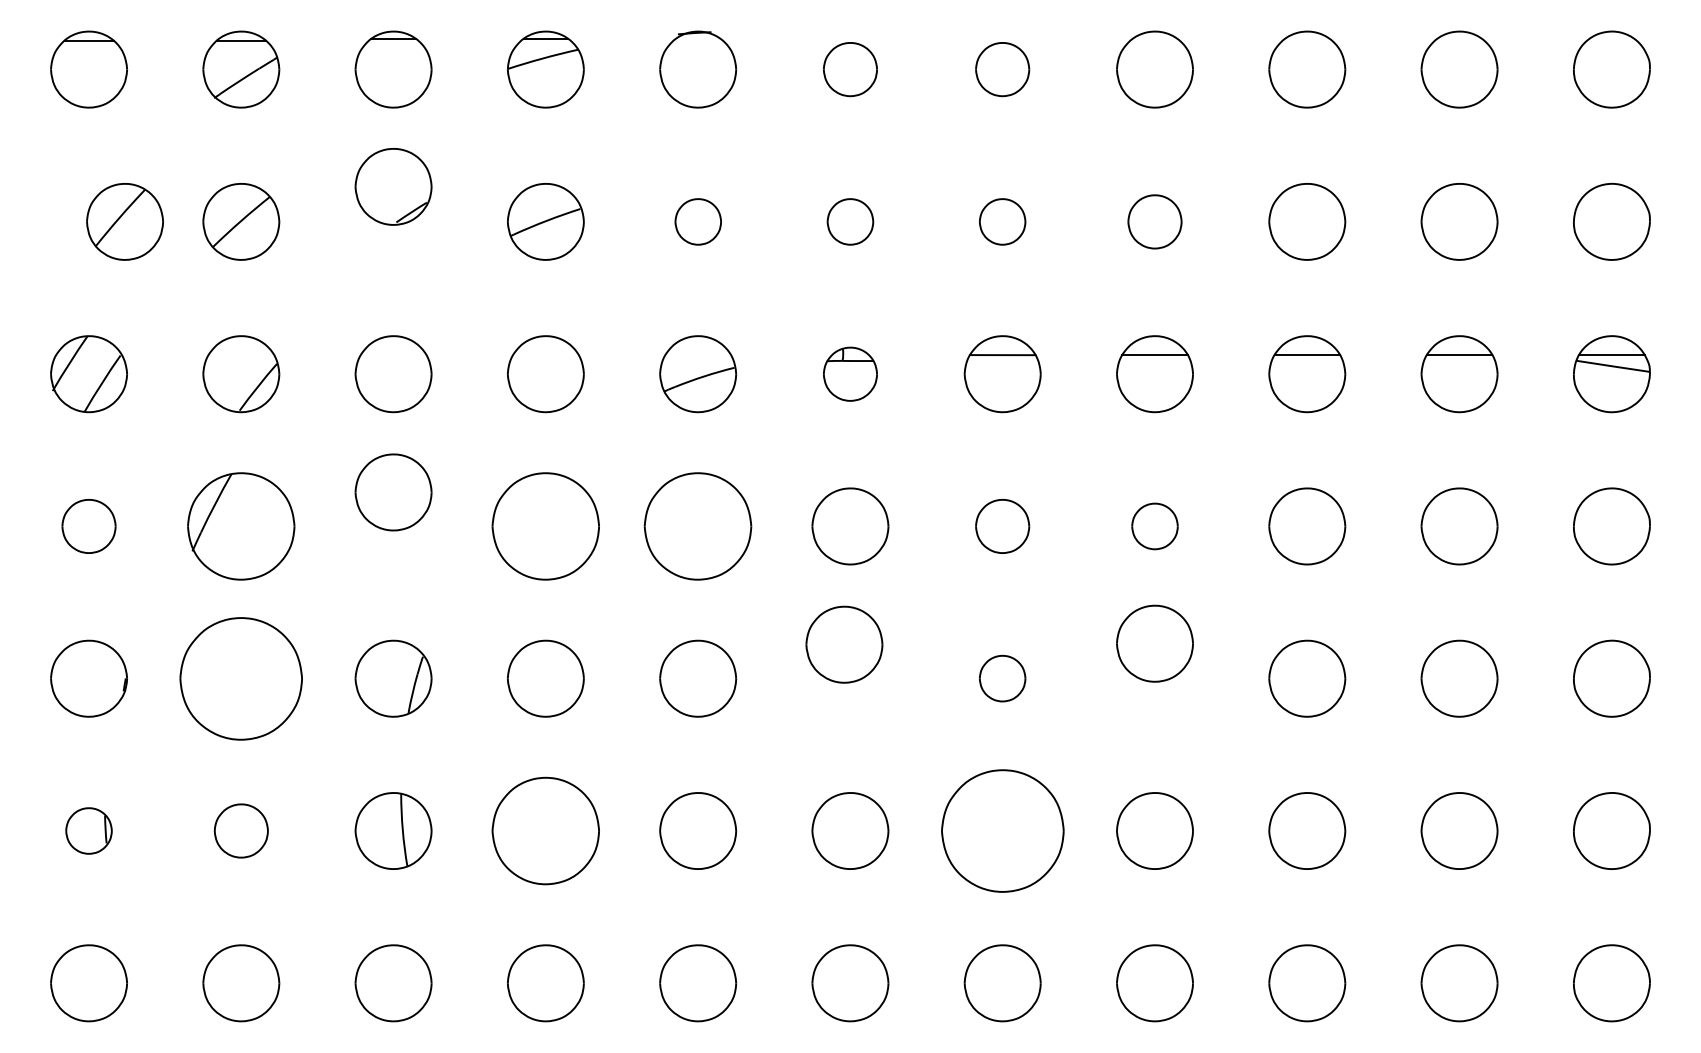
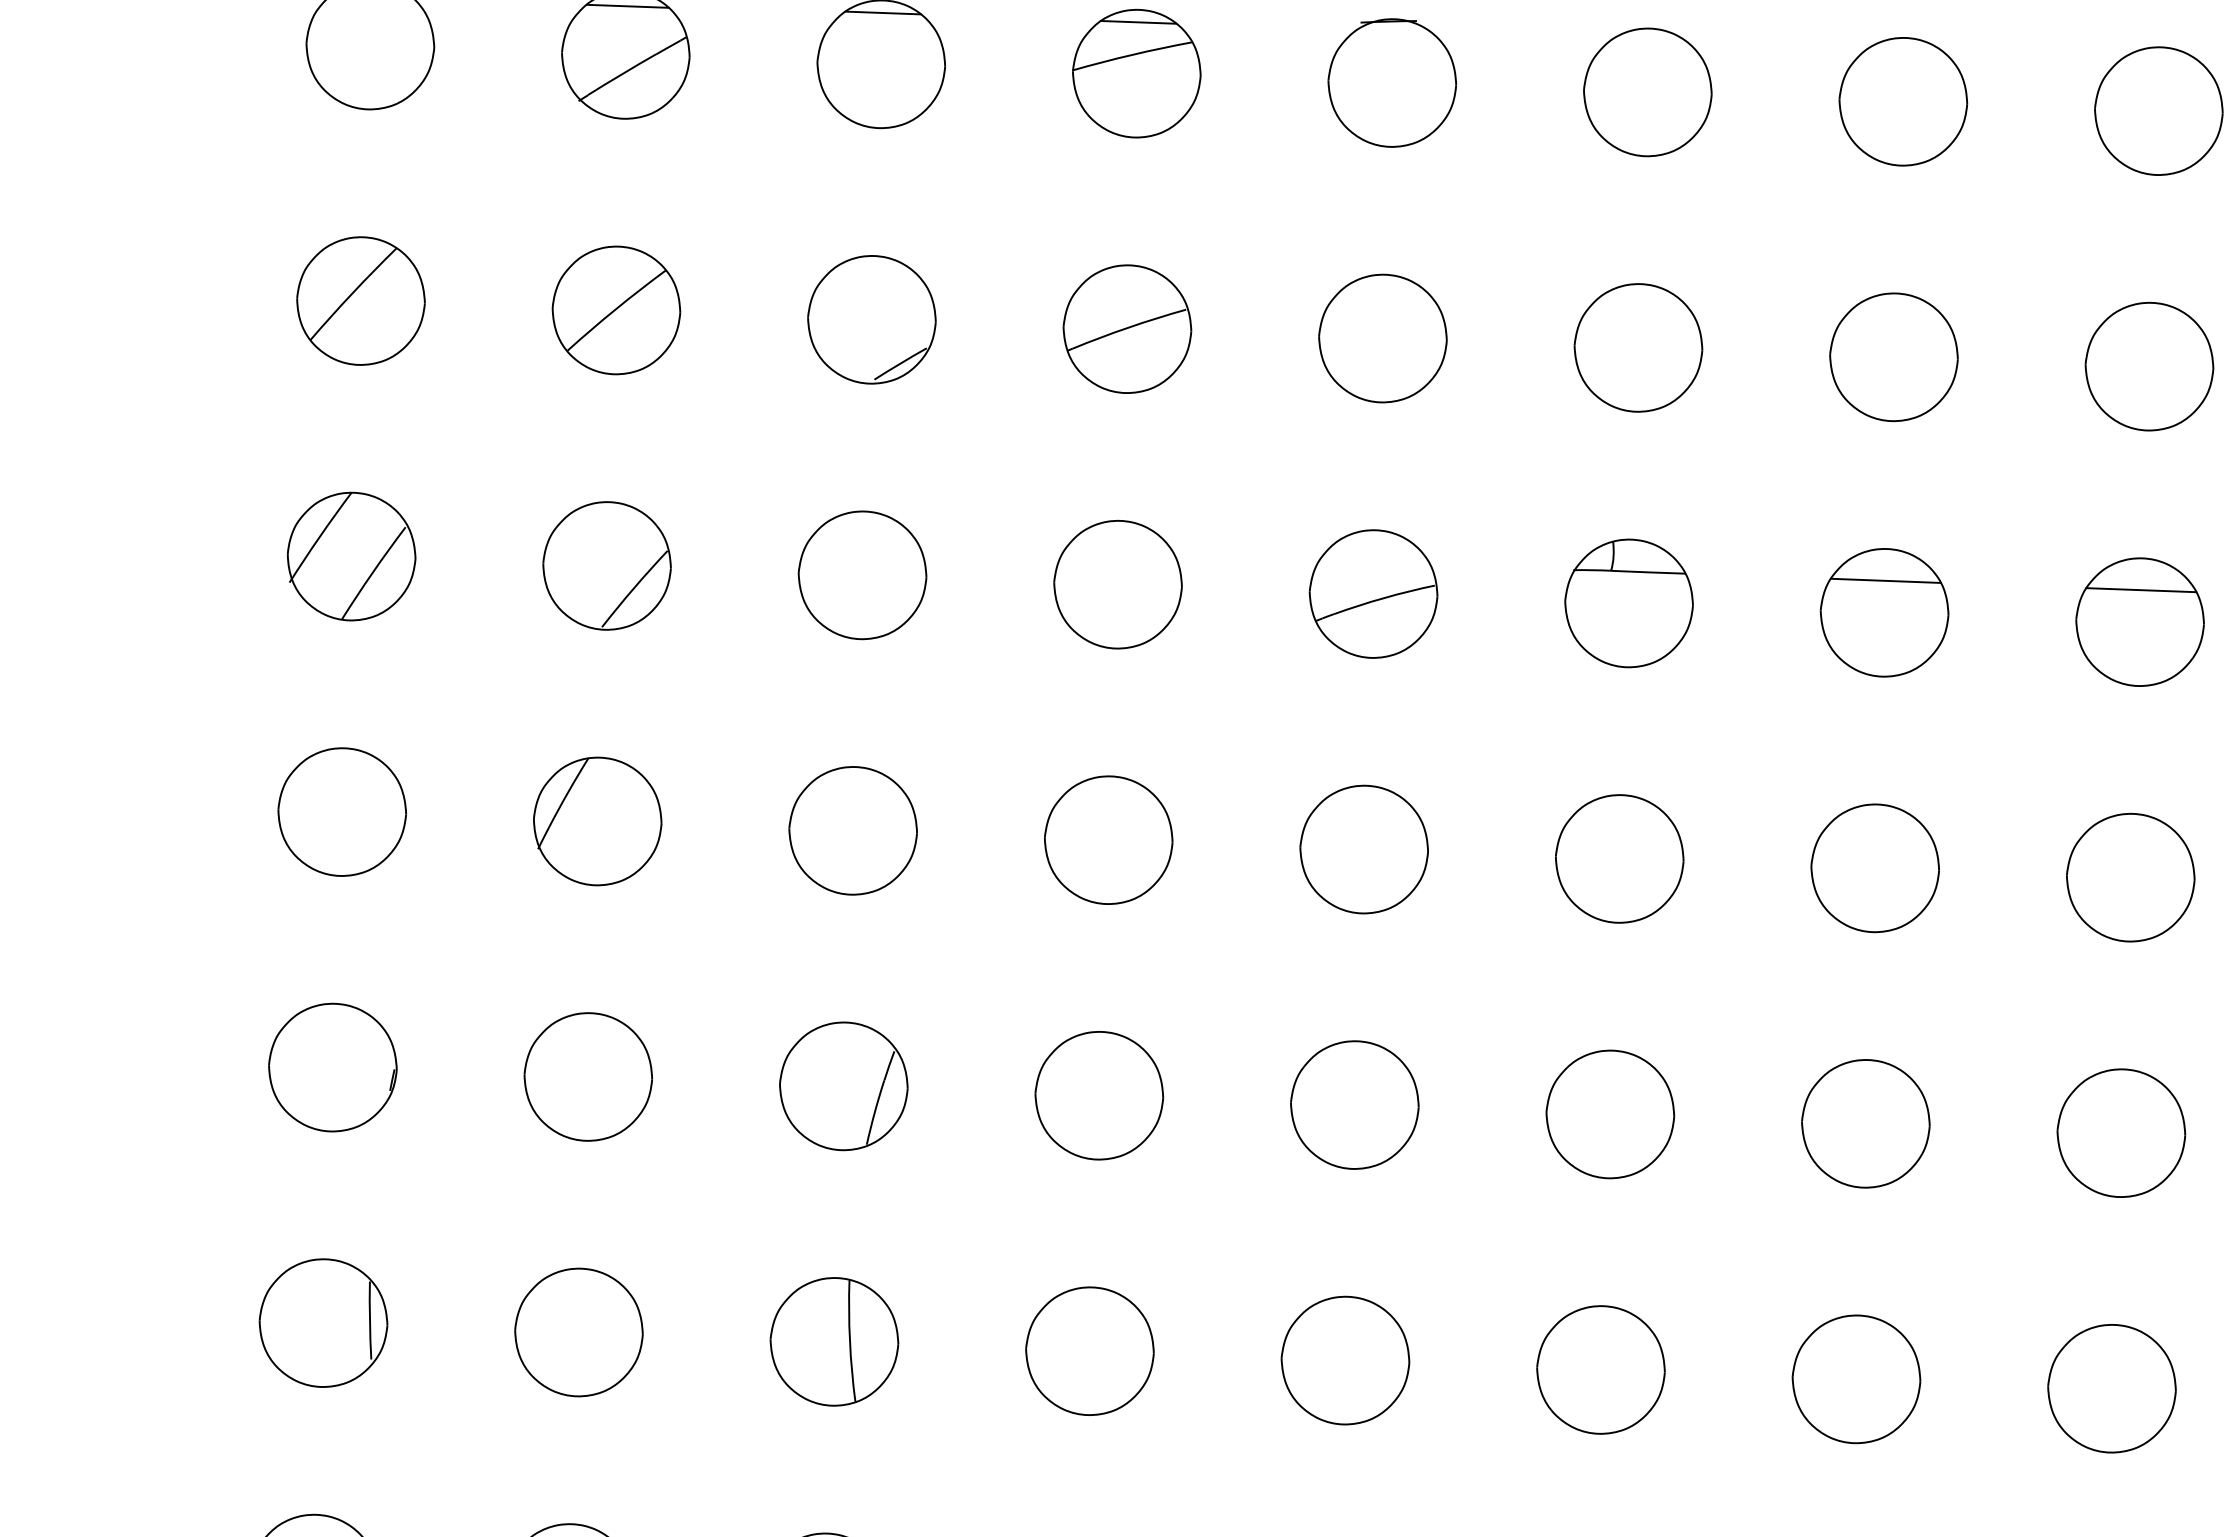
part: (850, 69) -> (1647, 92), size x1.43
part: (1002, 69) -> (1902, 101), size x1.43
part: (393, 186) -> (871, 319), moved
part: (124, 221) -> (360, 300), moved
part: (698, 221) -> (1383, 337), size x1.67
part: (850, 221) -> (1638, 347), size x1.67
part: (1002, 221) -> (1893, 356), size x1.67
part: (1154, 221) -> (2148, 365), size x1.43
part: (850, 374) -> (1629, 603), size x1.43
part: (393, 492) -> (853, 830), moved
part: (88, 526) -> (341, 812), size x1.43
part: (241, 526) -> (598, 821), size x0.71
part: (545, 526) -> (1108, 840), size x0.71
part: (698, 526) -> (1364, 849), size x0.71
part: (1002, 526) -> (1874, 868), size x1.43
part: (1154, 526) -> (2129, 877), size x1.67
part: (1154, 643) -> (2120, 1132), moved
part: (844, 644) -> (1610, 1114), moved
part: (241, 678) -> (588, 1076), size x0.62
part: (1002, 678) -> (1865, 1123), size x1.67
part: (88, 830) -> (322, 1322), size x1.67
part: (241, 830) -> (579, 1331), size x1.43
part: (545, 830) -> (1089, 1350), size x0.71
part: (1002, 830) -> (1856, 1378), size x0.62

